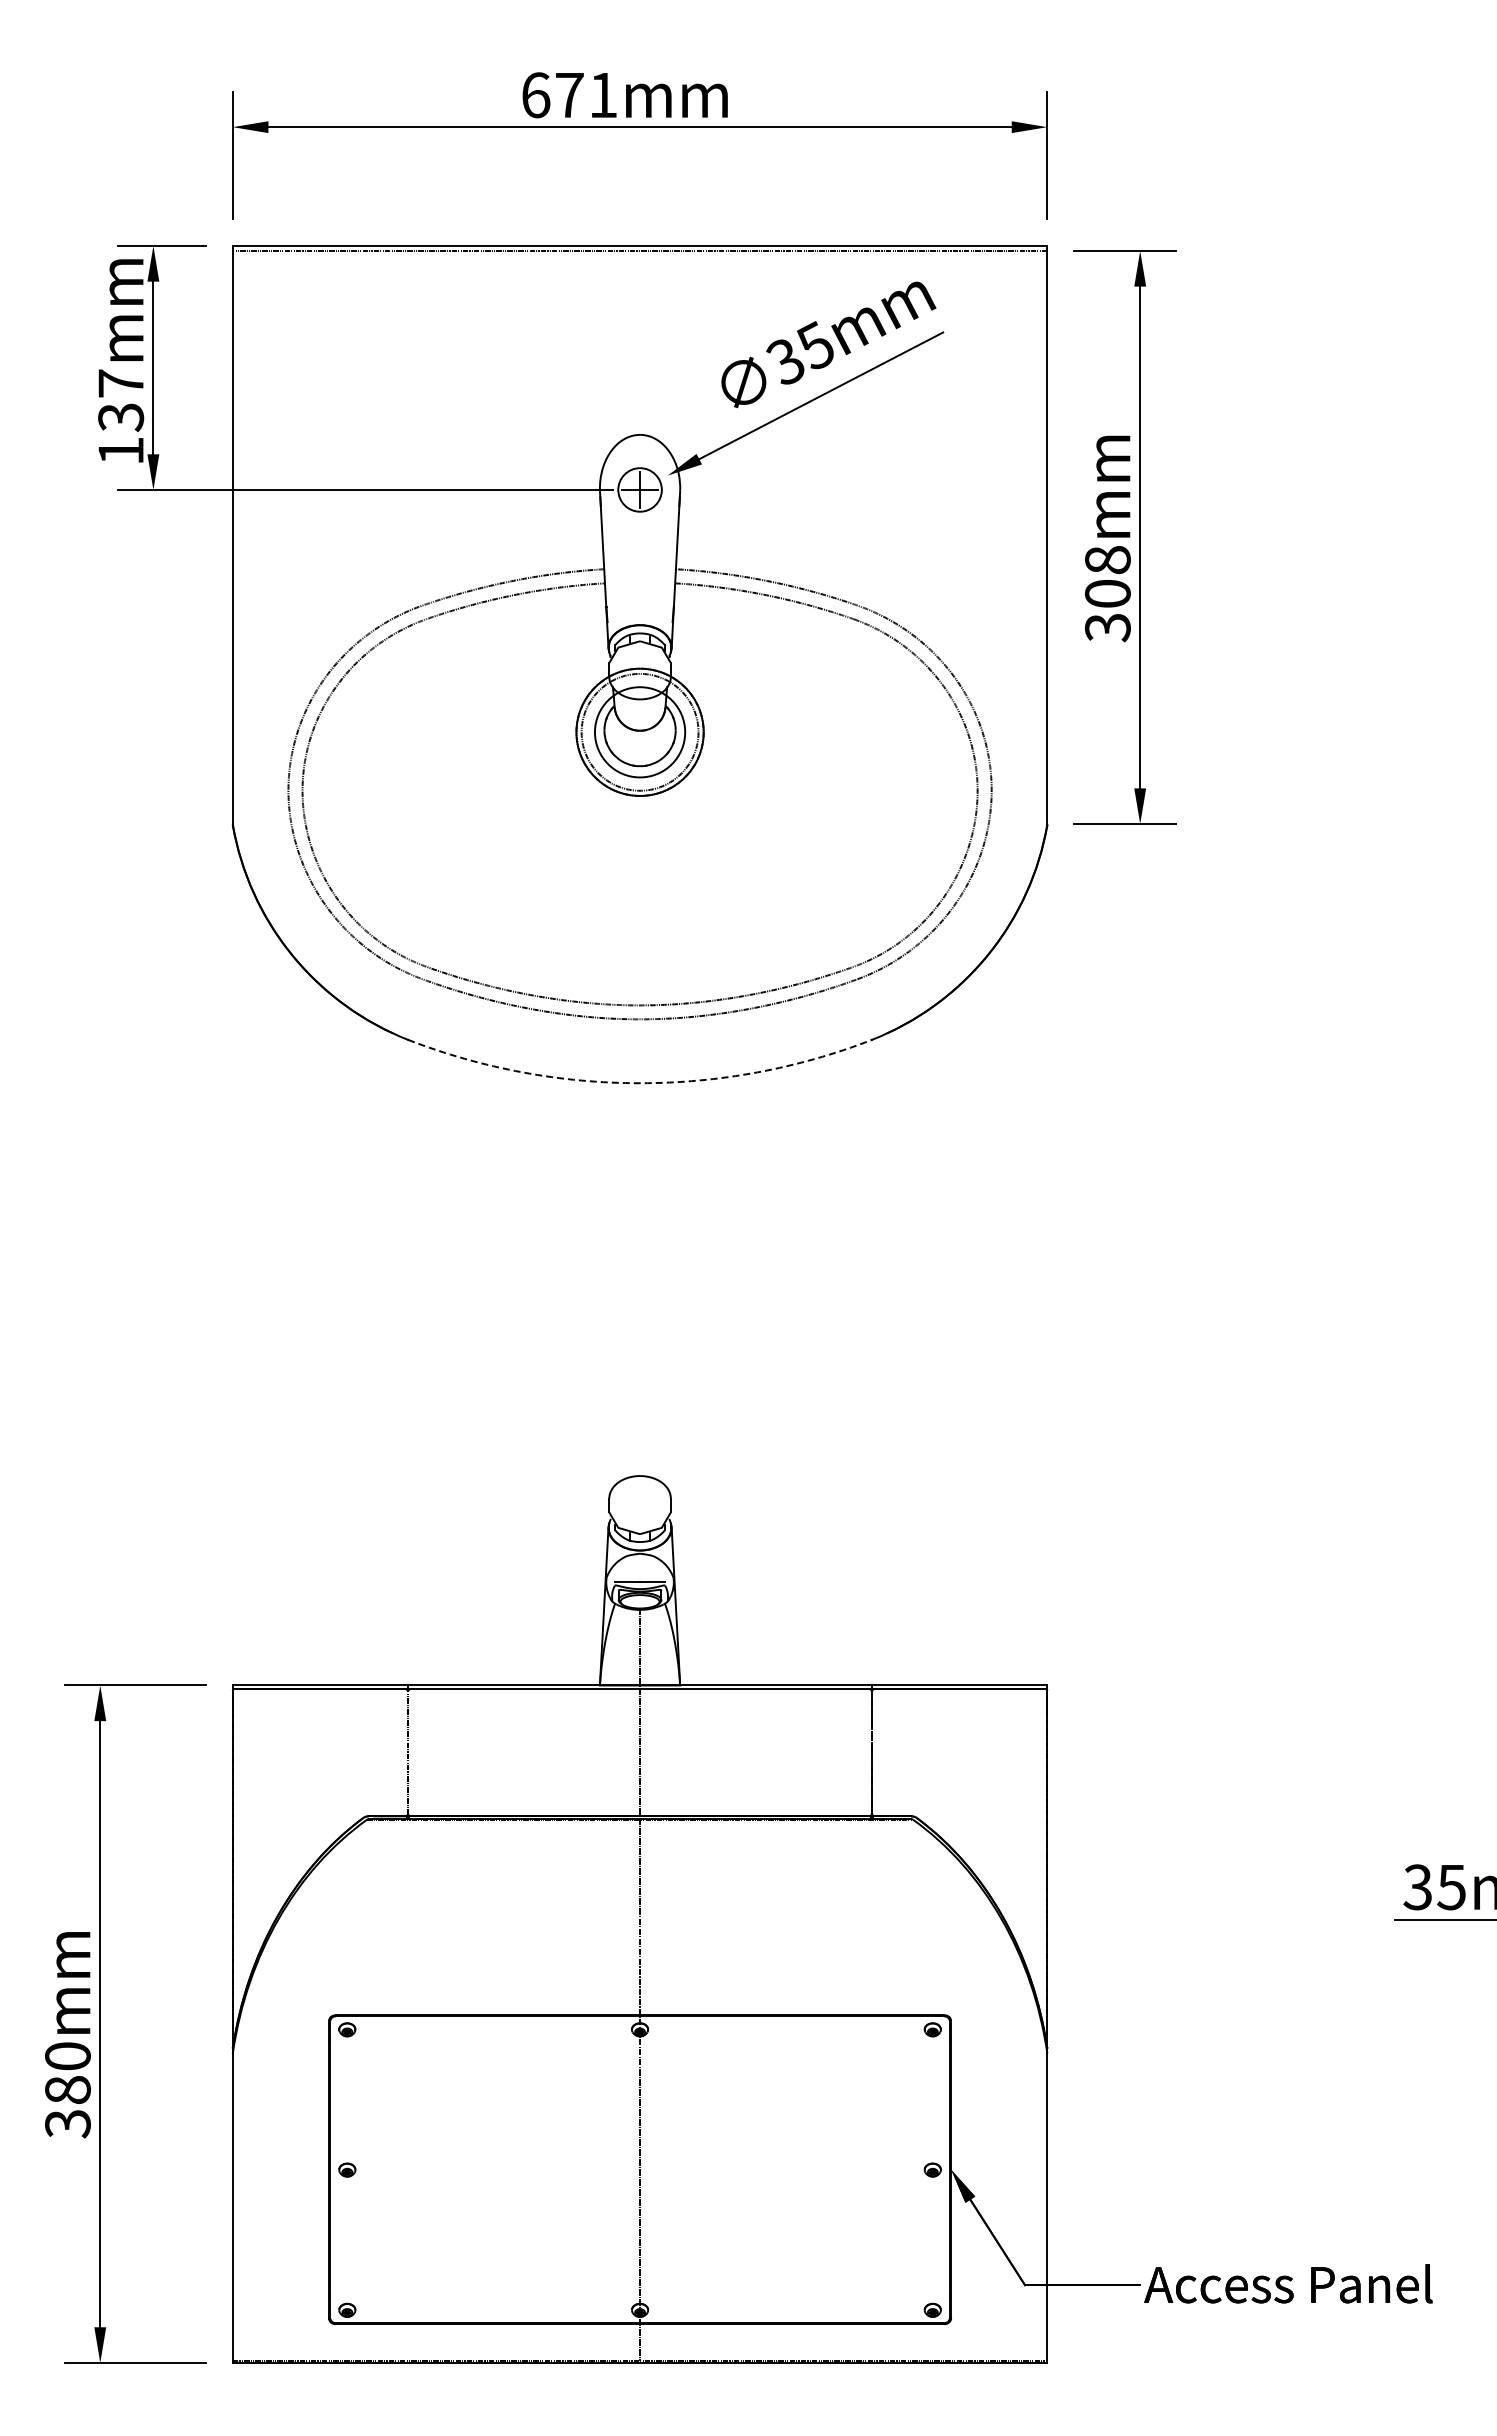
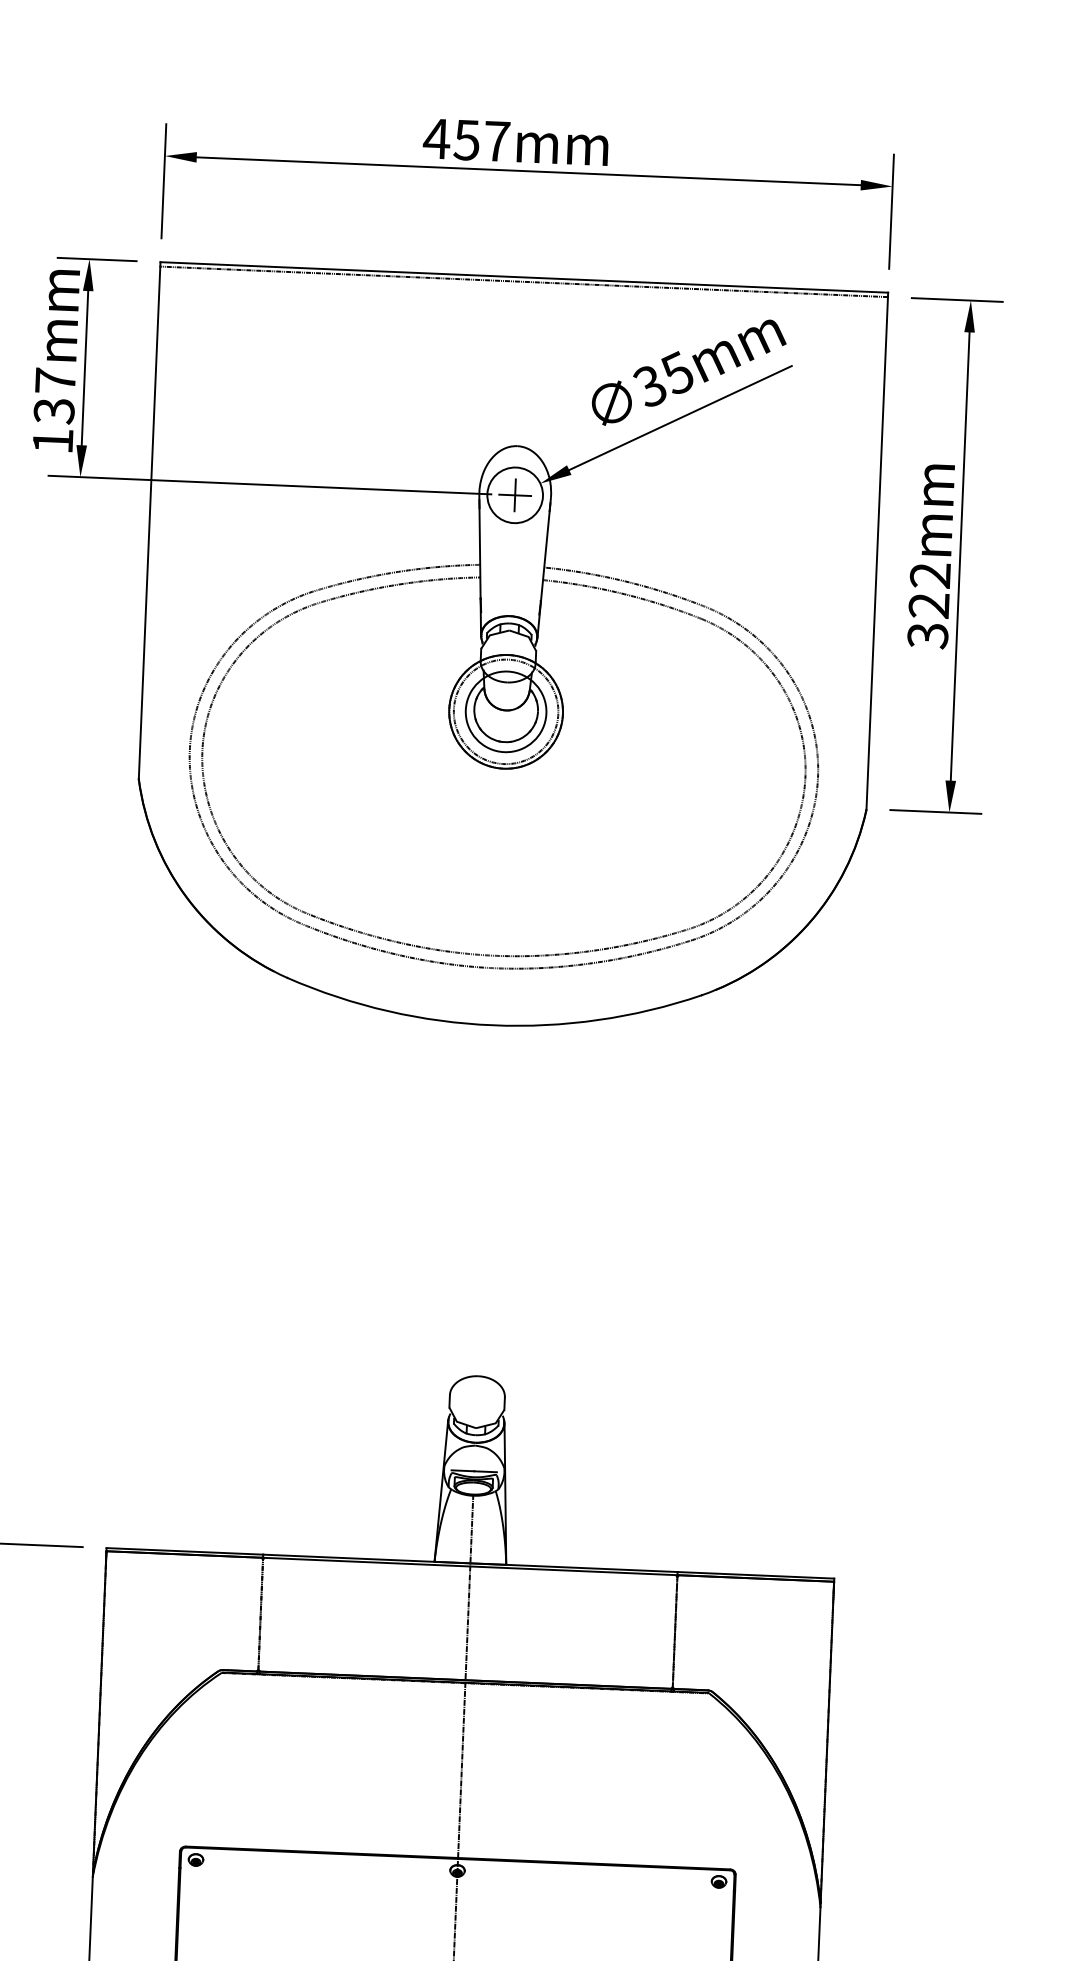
text: (568, 95) -> (466, 140), 671mm -> 457mm
circle: (639, 489) -> (514, 494), size x1.43
text: (1107, 576) -> (929, 590), 308mm -> 322mm
arc: (640, 1083) -> (493, 1025), dashed -> solid

